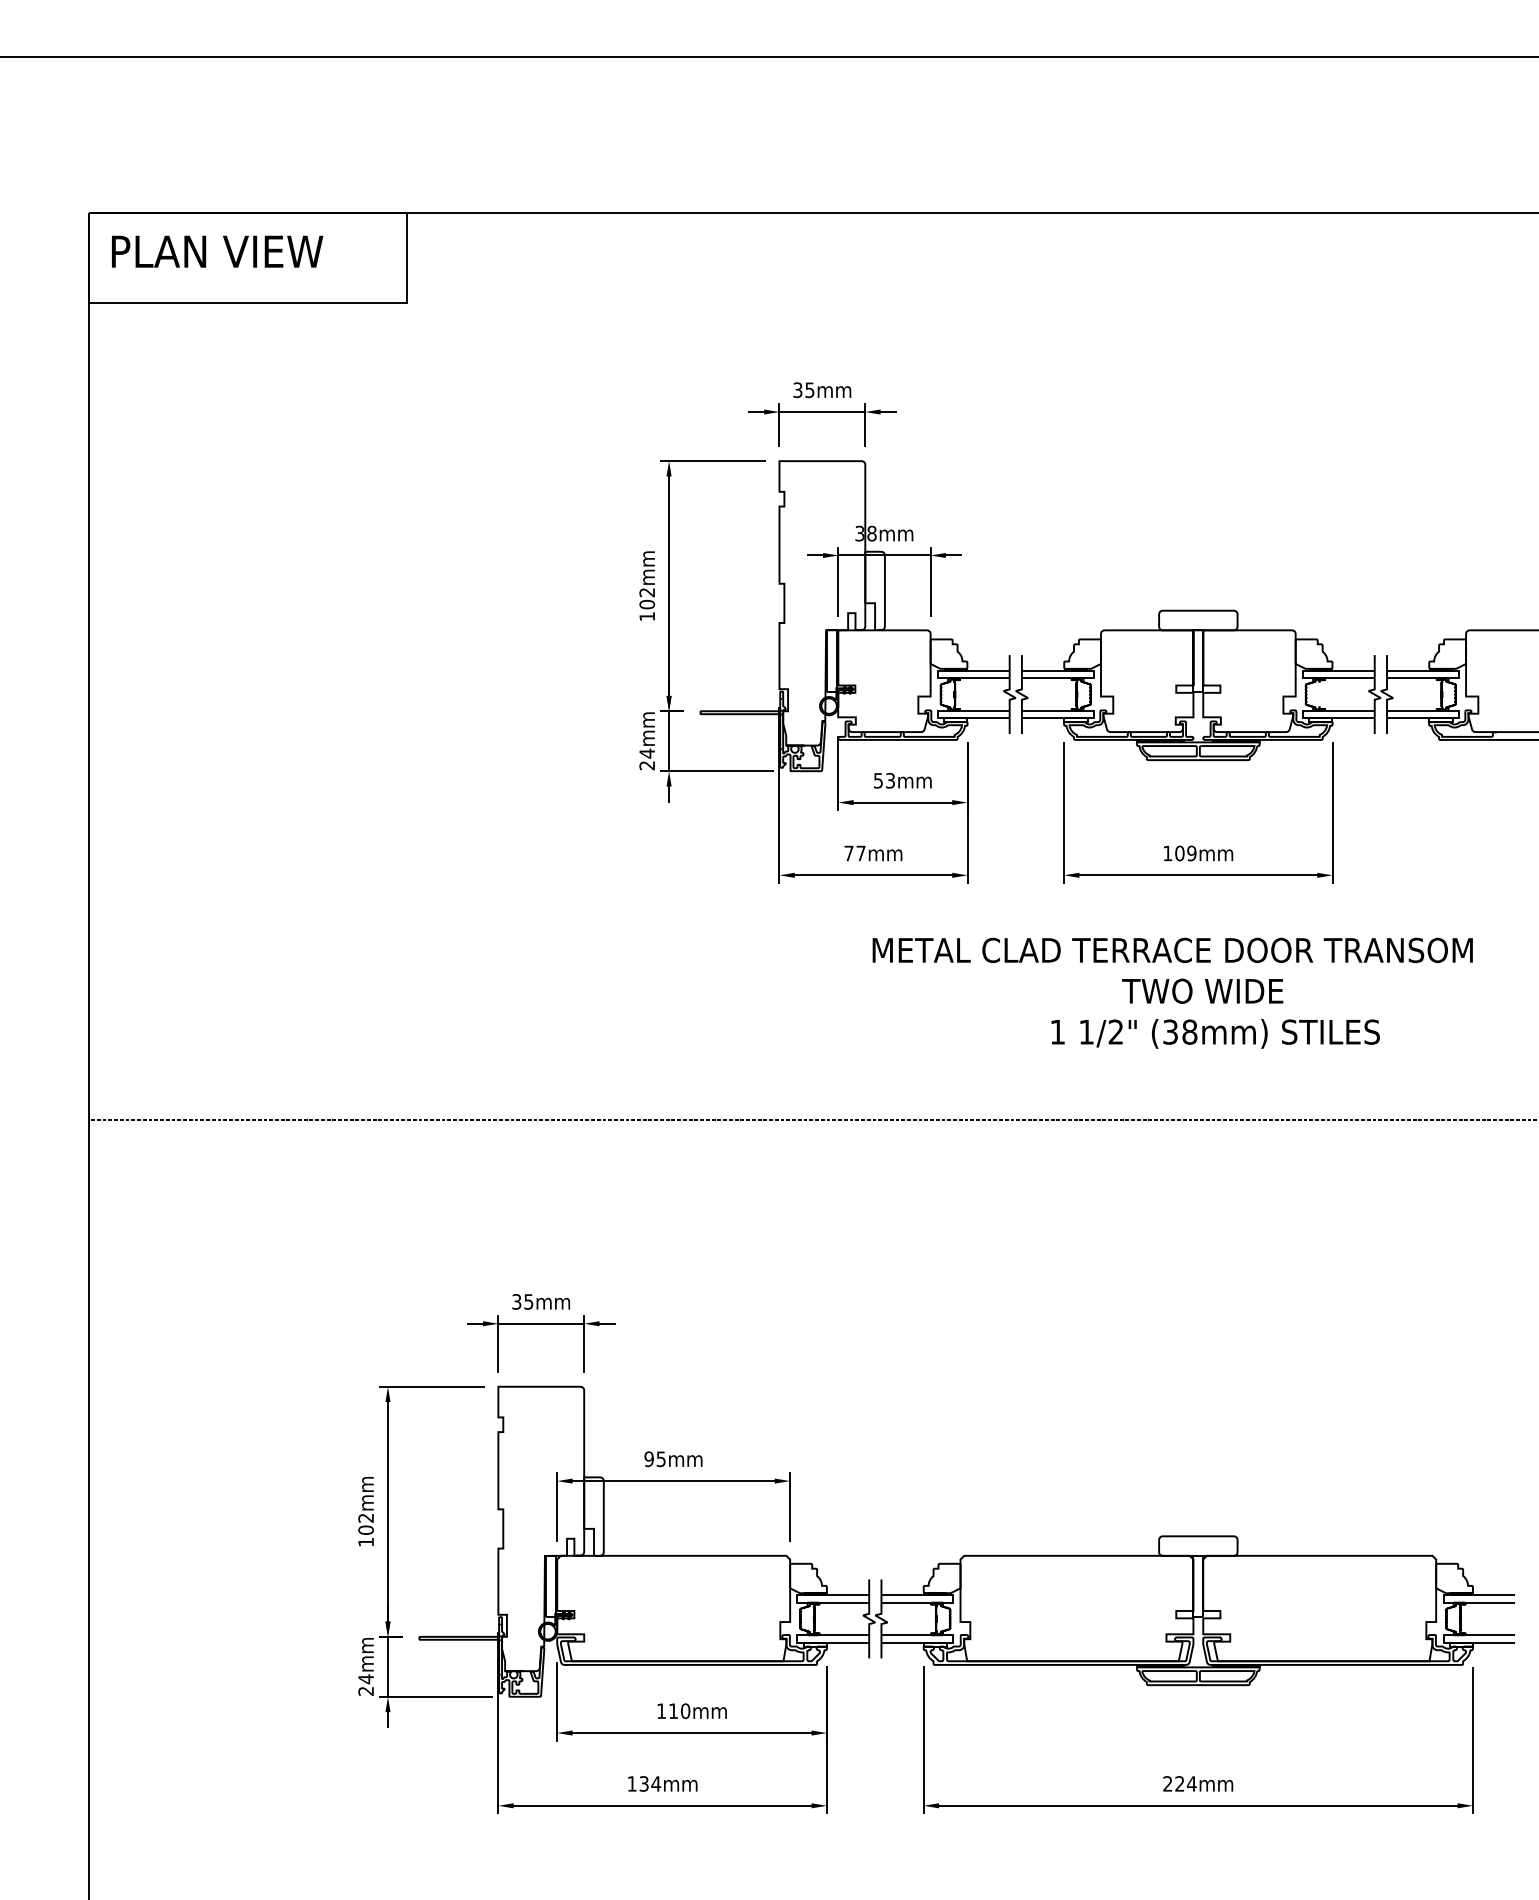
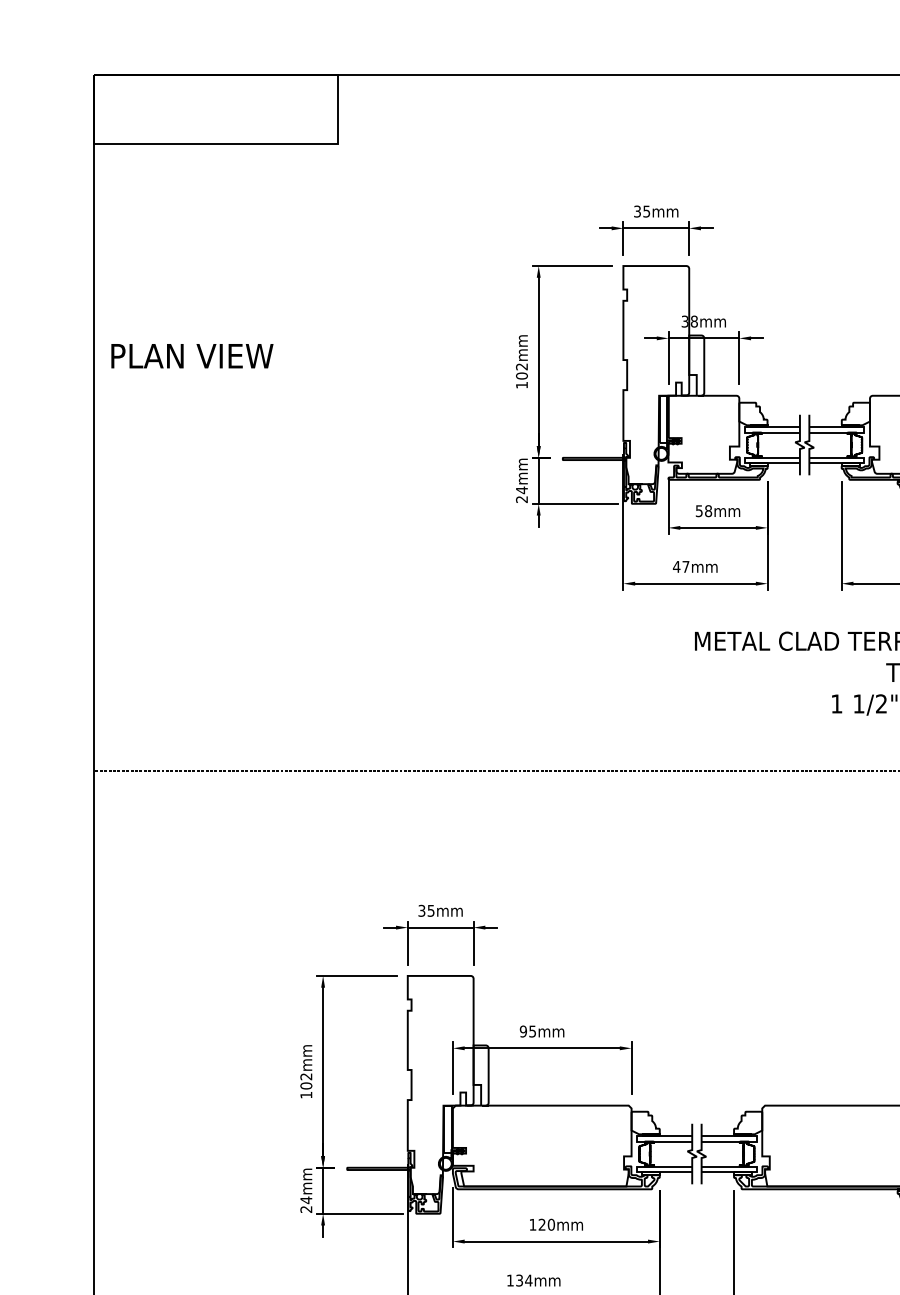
text: (217, 251) -> (192, 356), moved
text: (890, 780) -> (708, 510), 53mm -> 58mm
text: (848, 853) -> (676, 566), 77mm -> 47mm
text: (673, 1710) -> (542, 1224), 110mm -> 120mm

